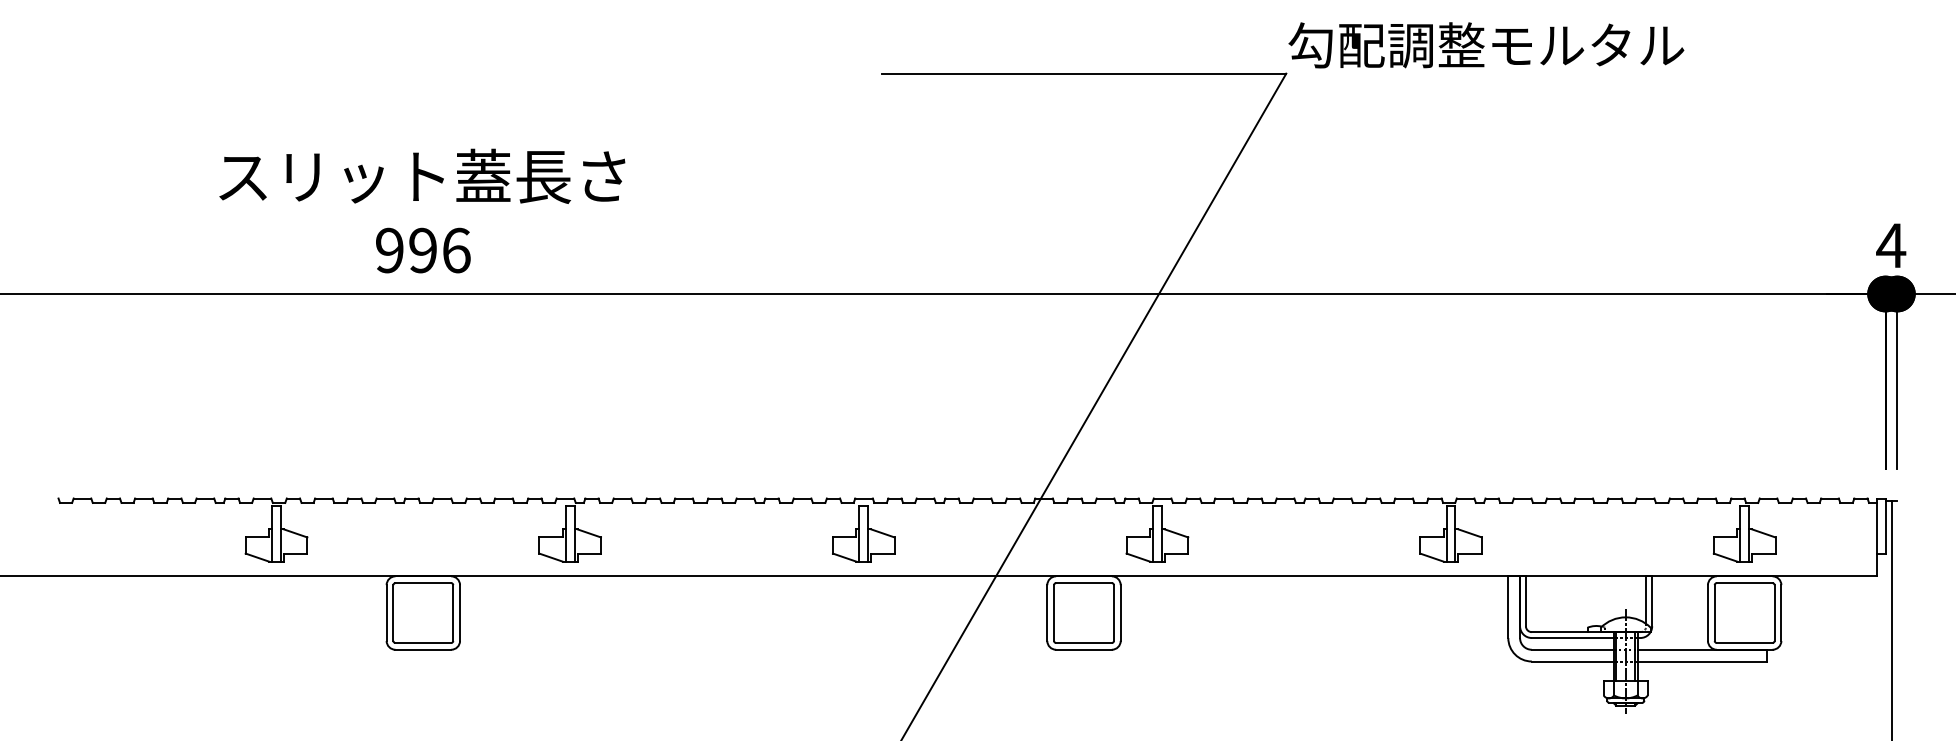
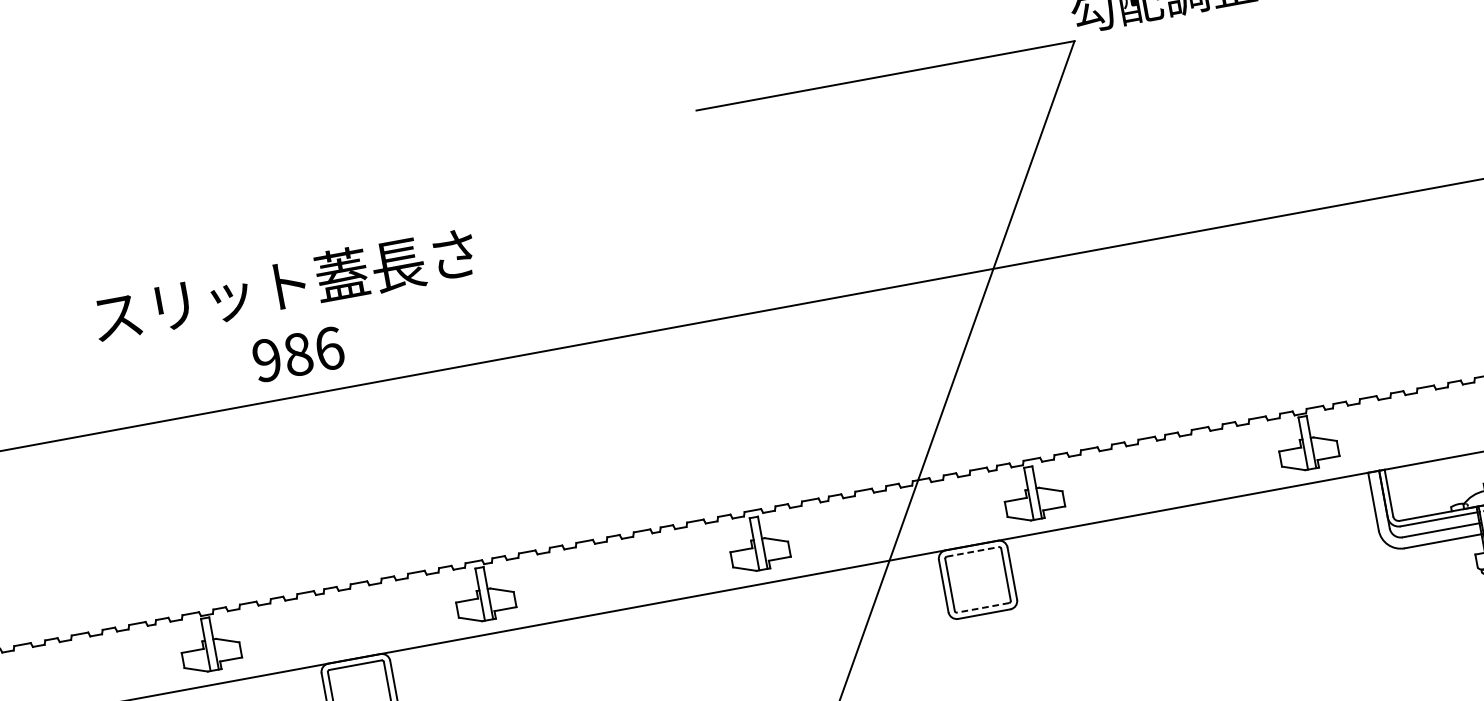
text: (423, 250) -> (298, 354), 996 -> 986
line: (1084, 583) -> (973, 552), solid -> dashed
line: (1084, 643) -> (983, 608), solid -> dashed

